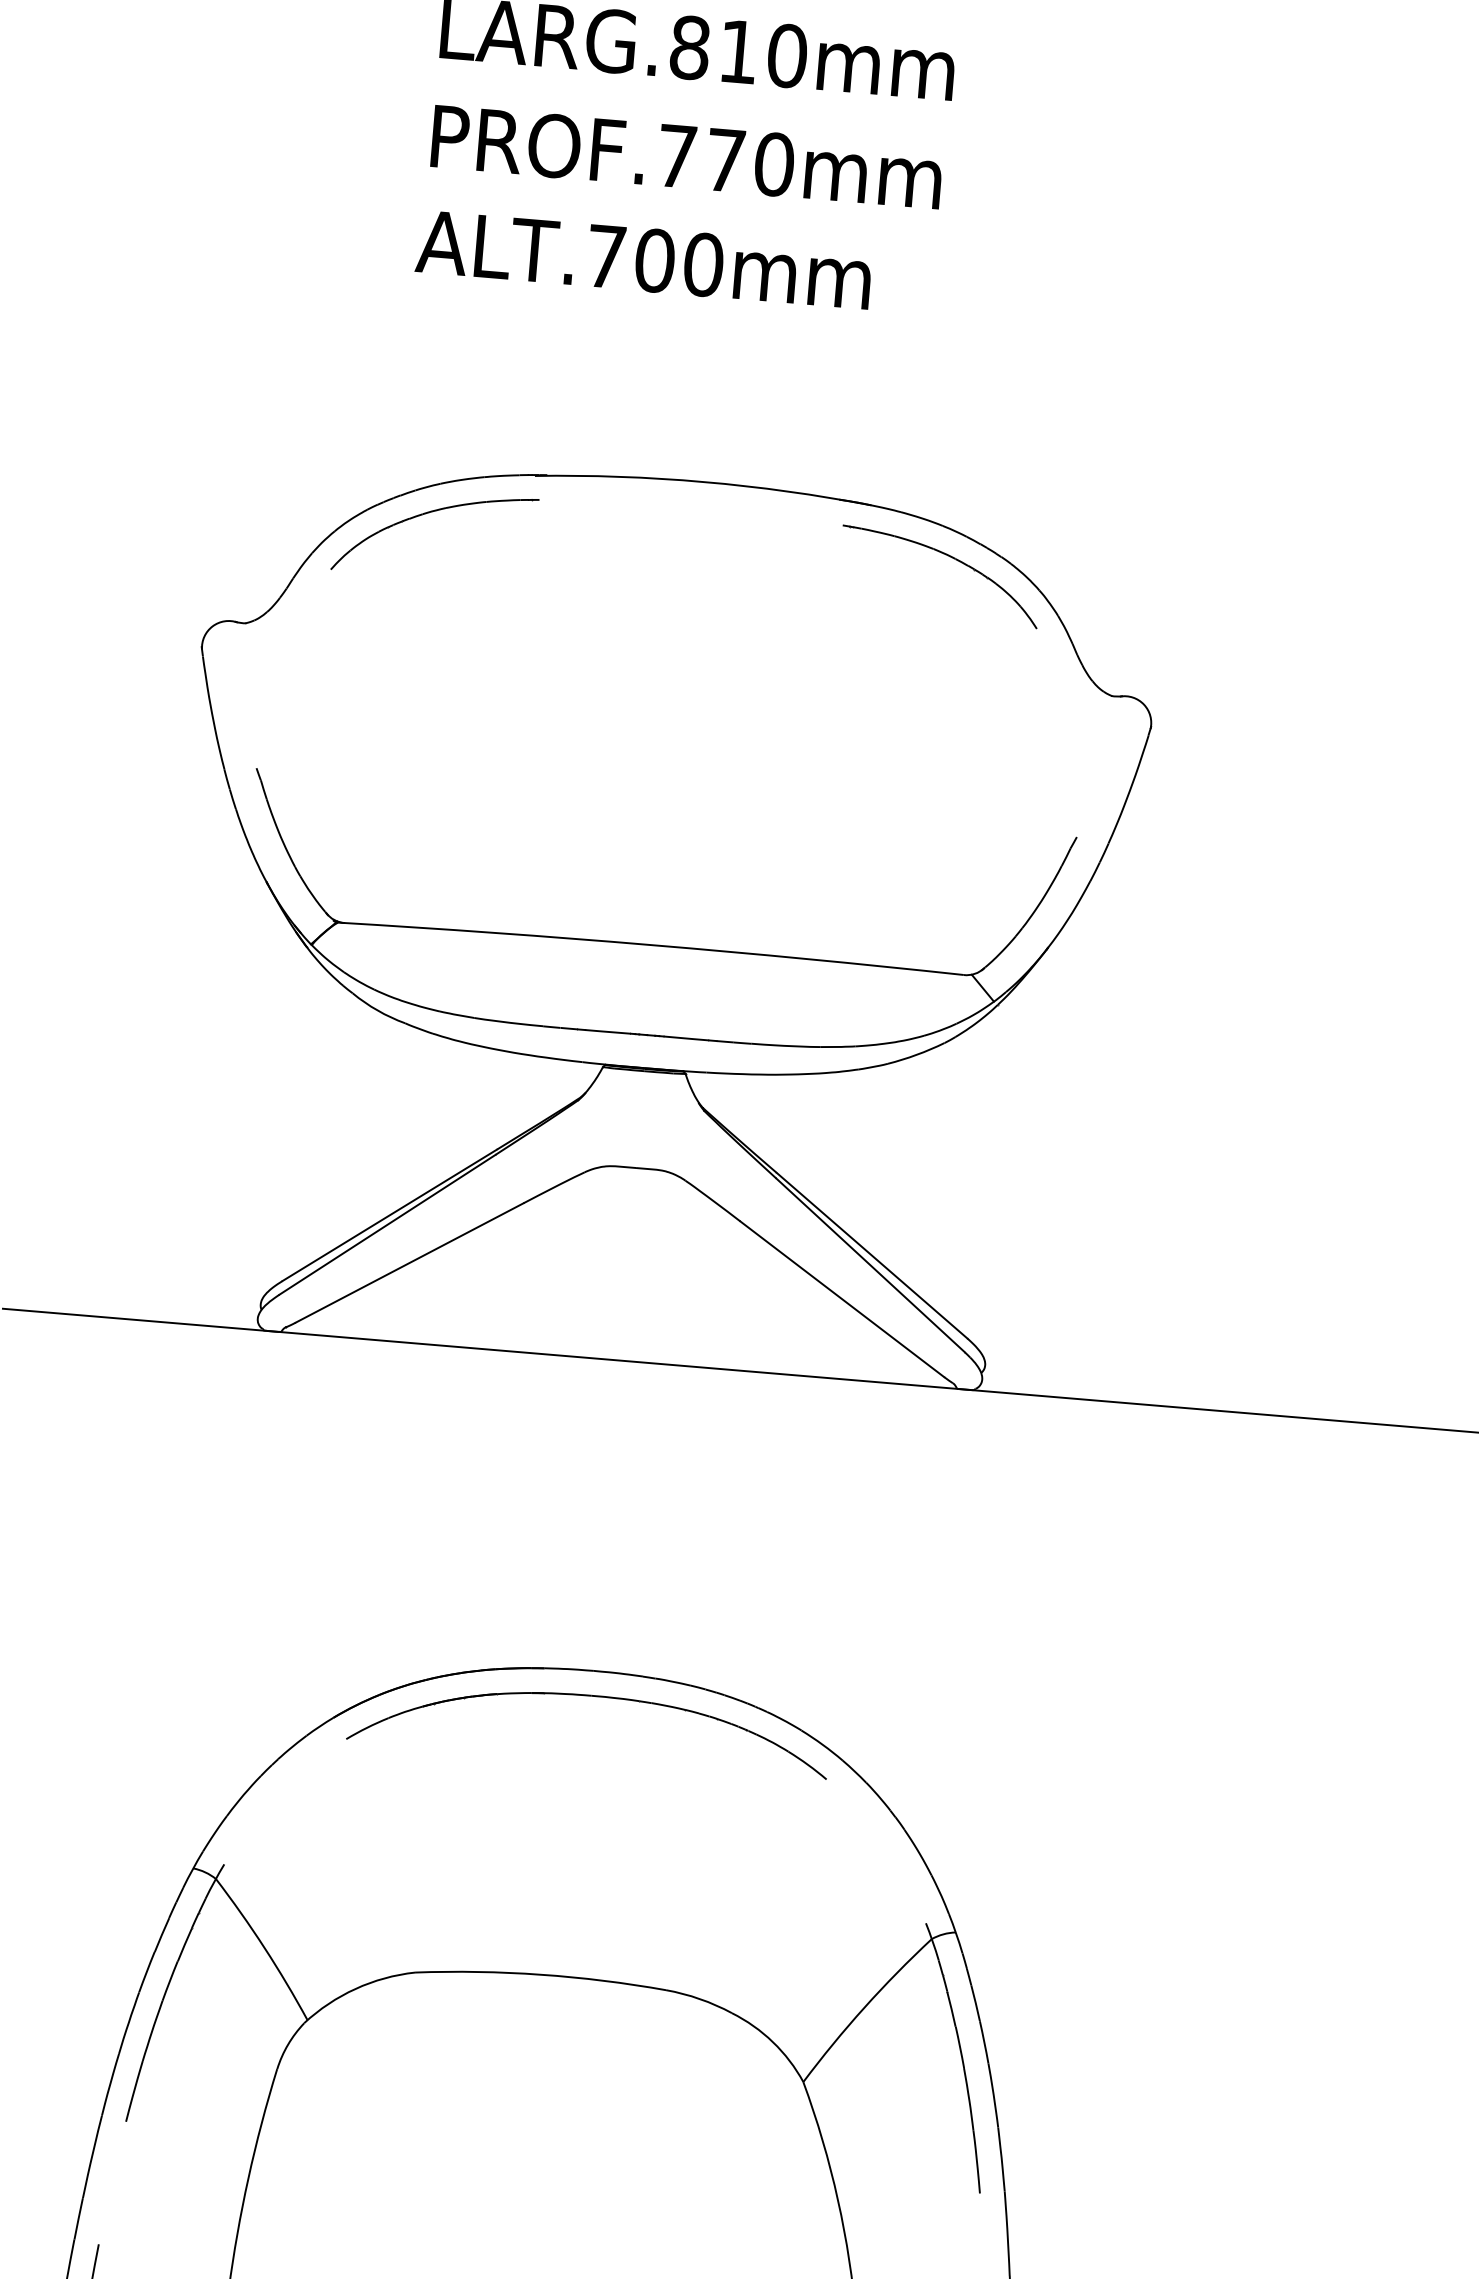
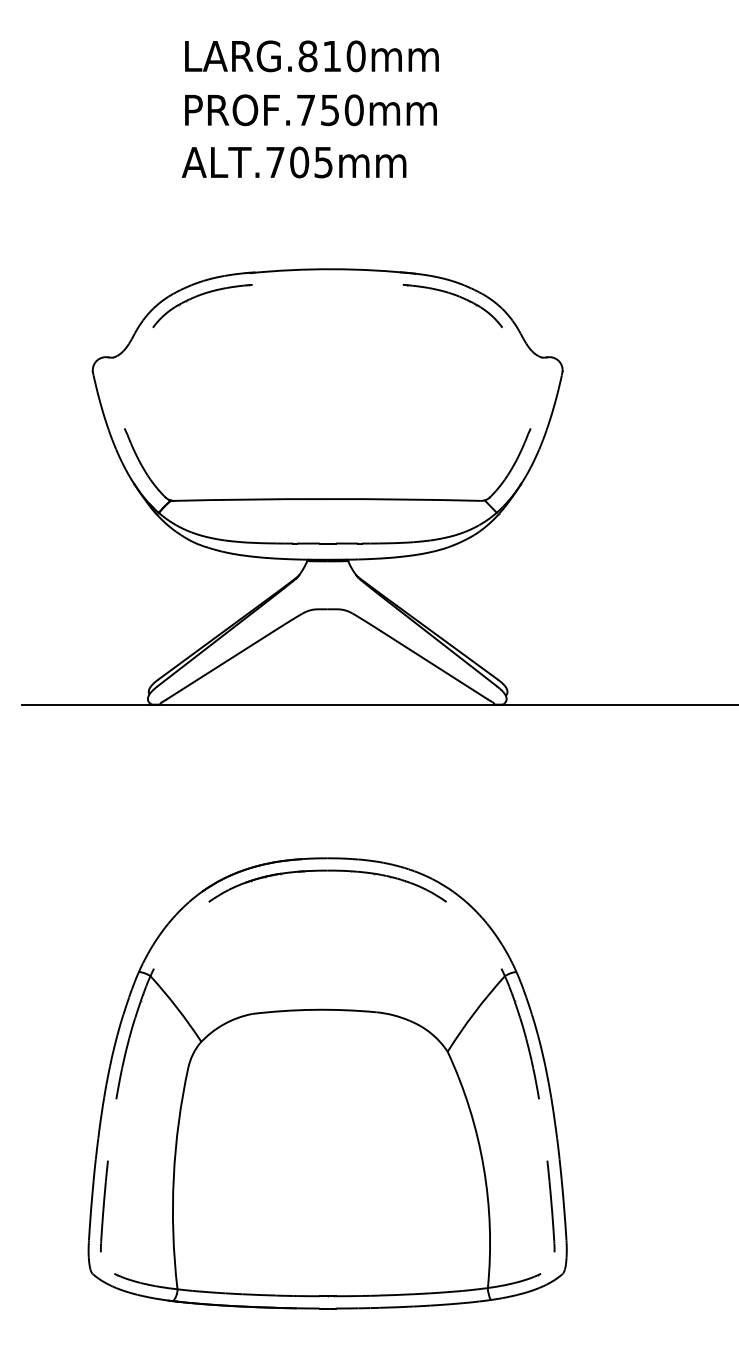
text: (726, 160) -> (330, 110), PROF.770mm -> PROF.750mm
text: (703, 264) -> (323, 162), ALT.700mm -> ALT.705mm

